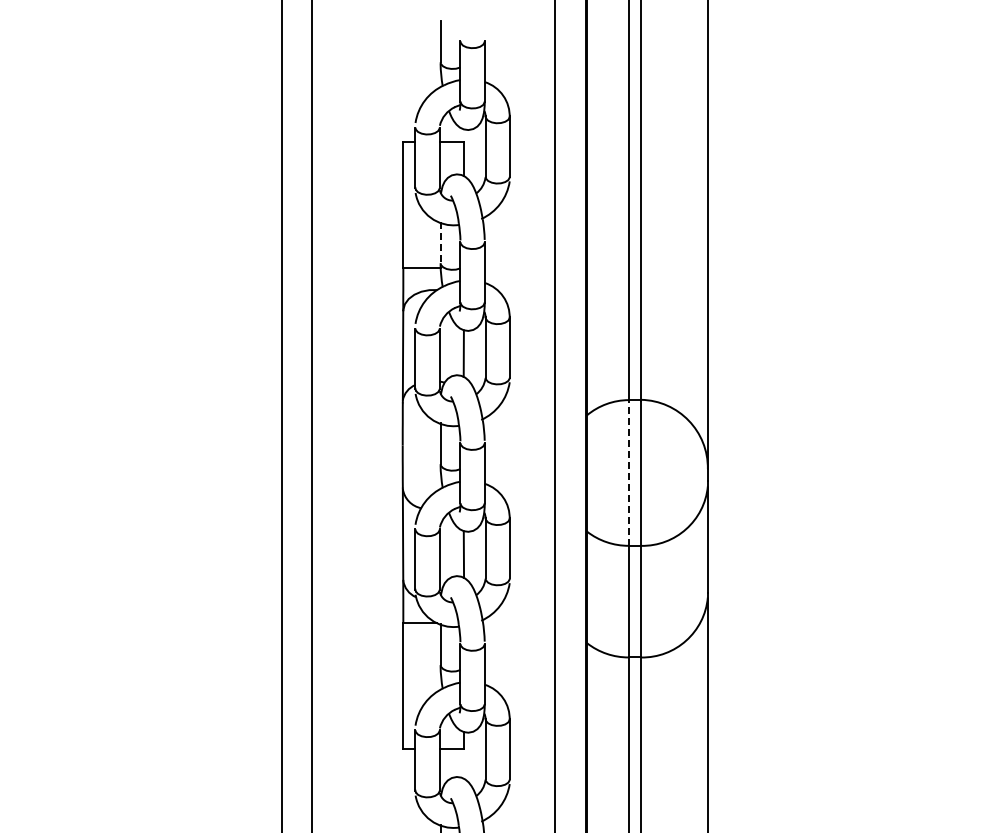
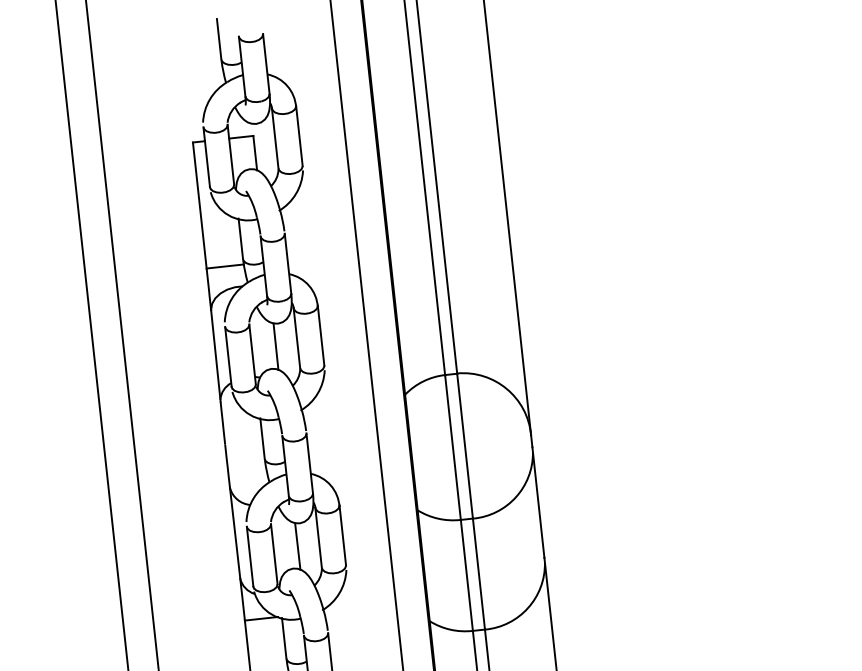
line: (440, 243) -> (240, 239), dashed -> solid
line: (628, 472) -> (452, 447), dashed -> solid

